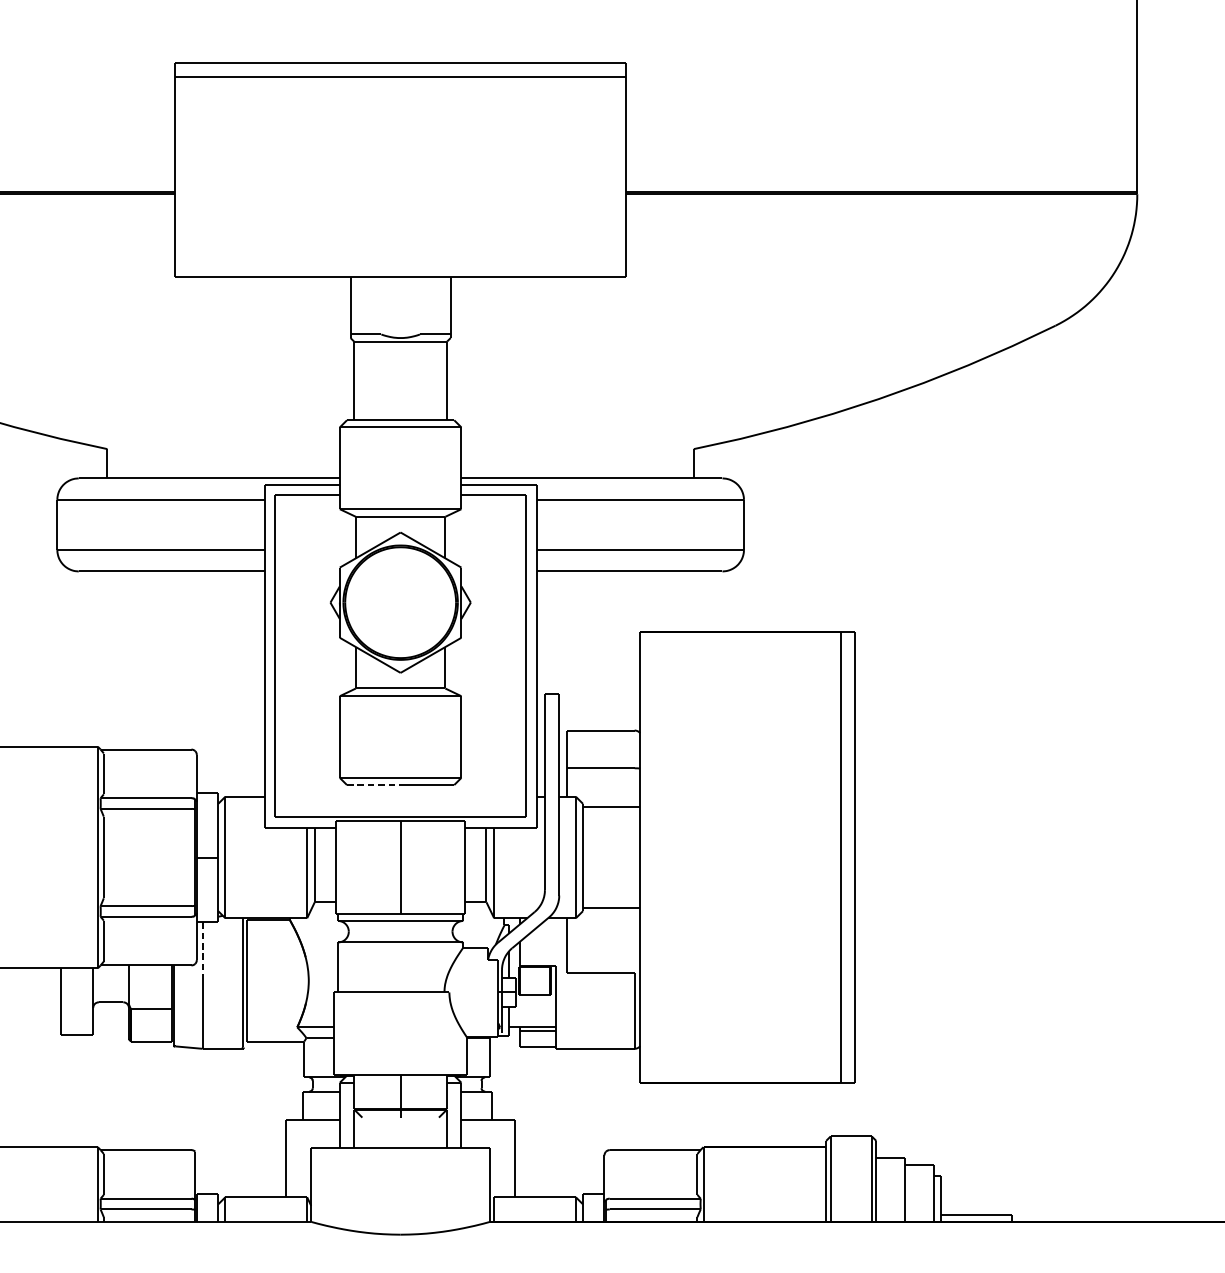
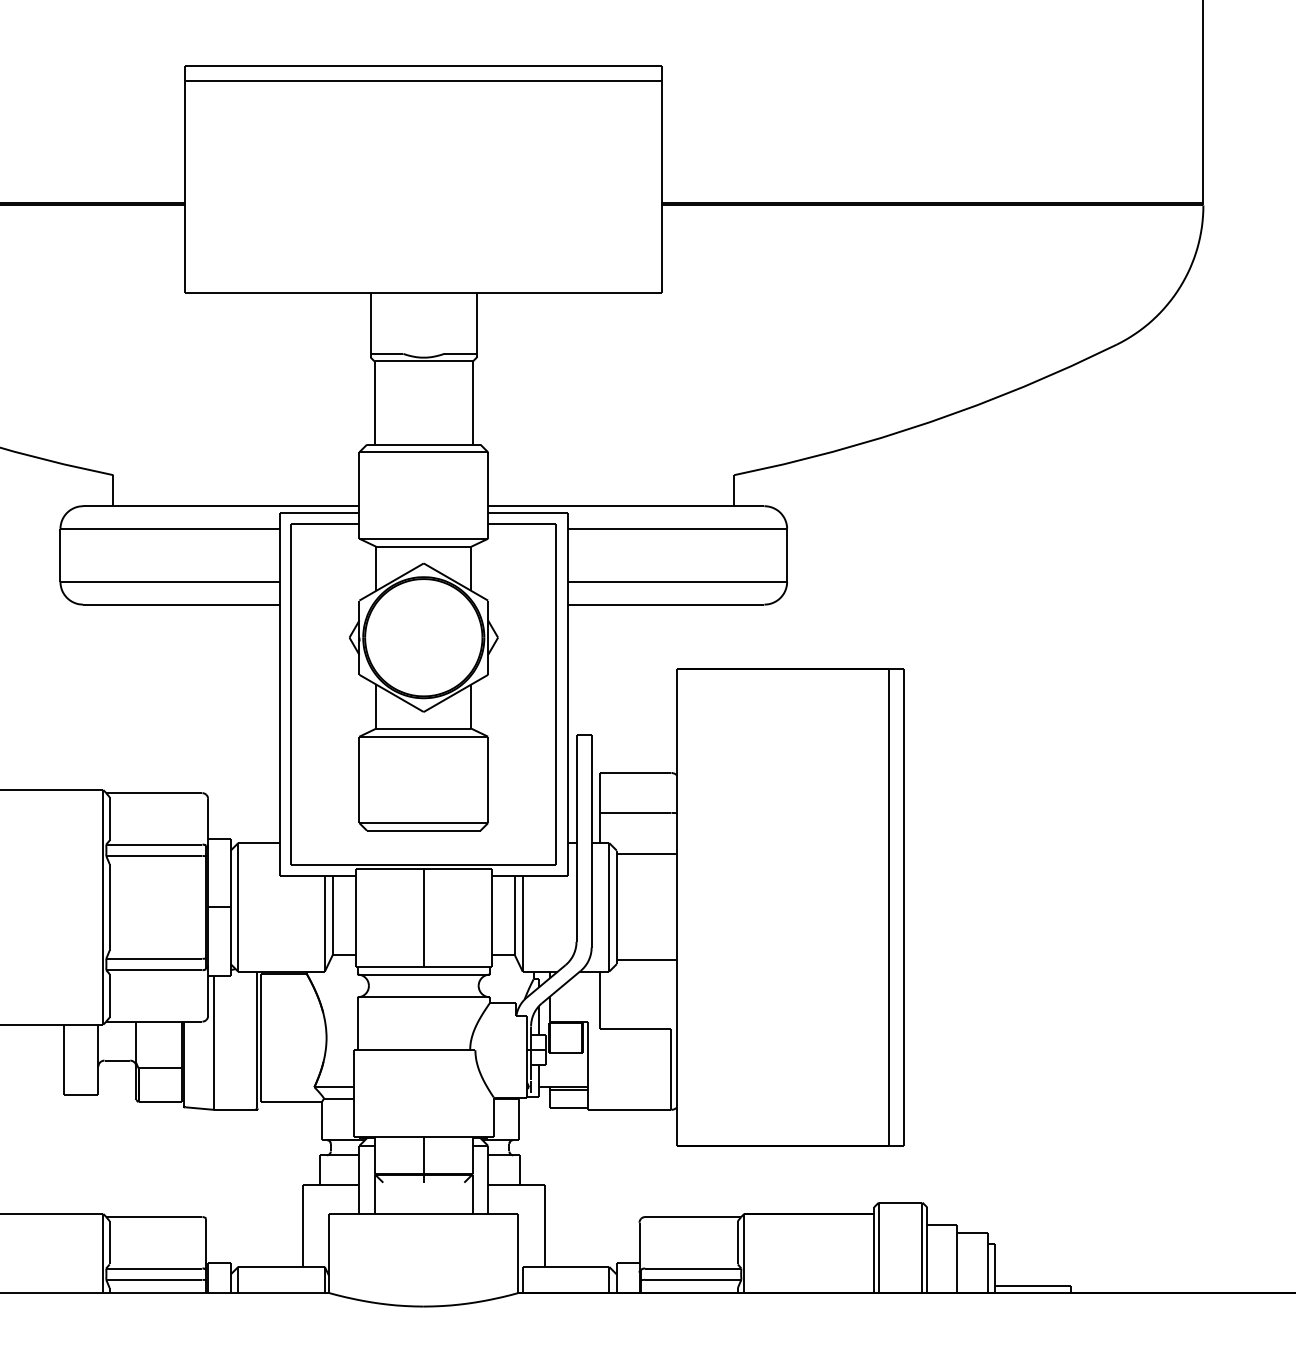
line: (373, 784) -> (395, 830), dashed -> solid
line: (202, 951) -> (214, 1006), dashed -> solid

